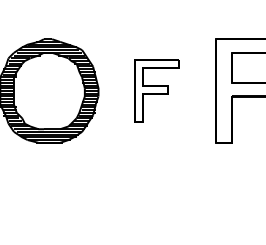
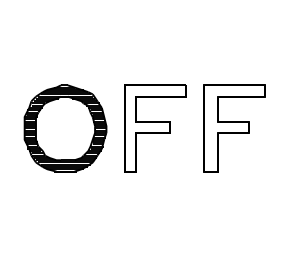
part: (157, 91) -> (155, 128), size x1.67

